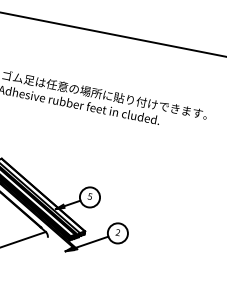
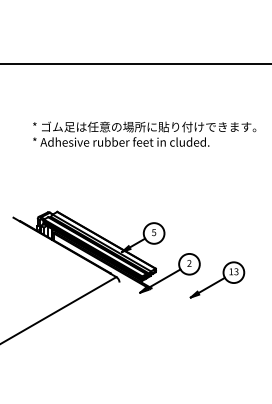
part: (141, 253) -> (217, 279), added

